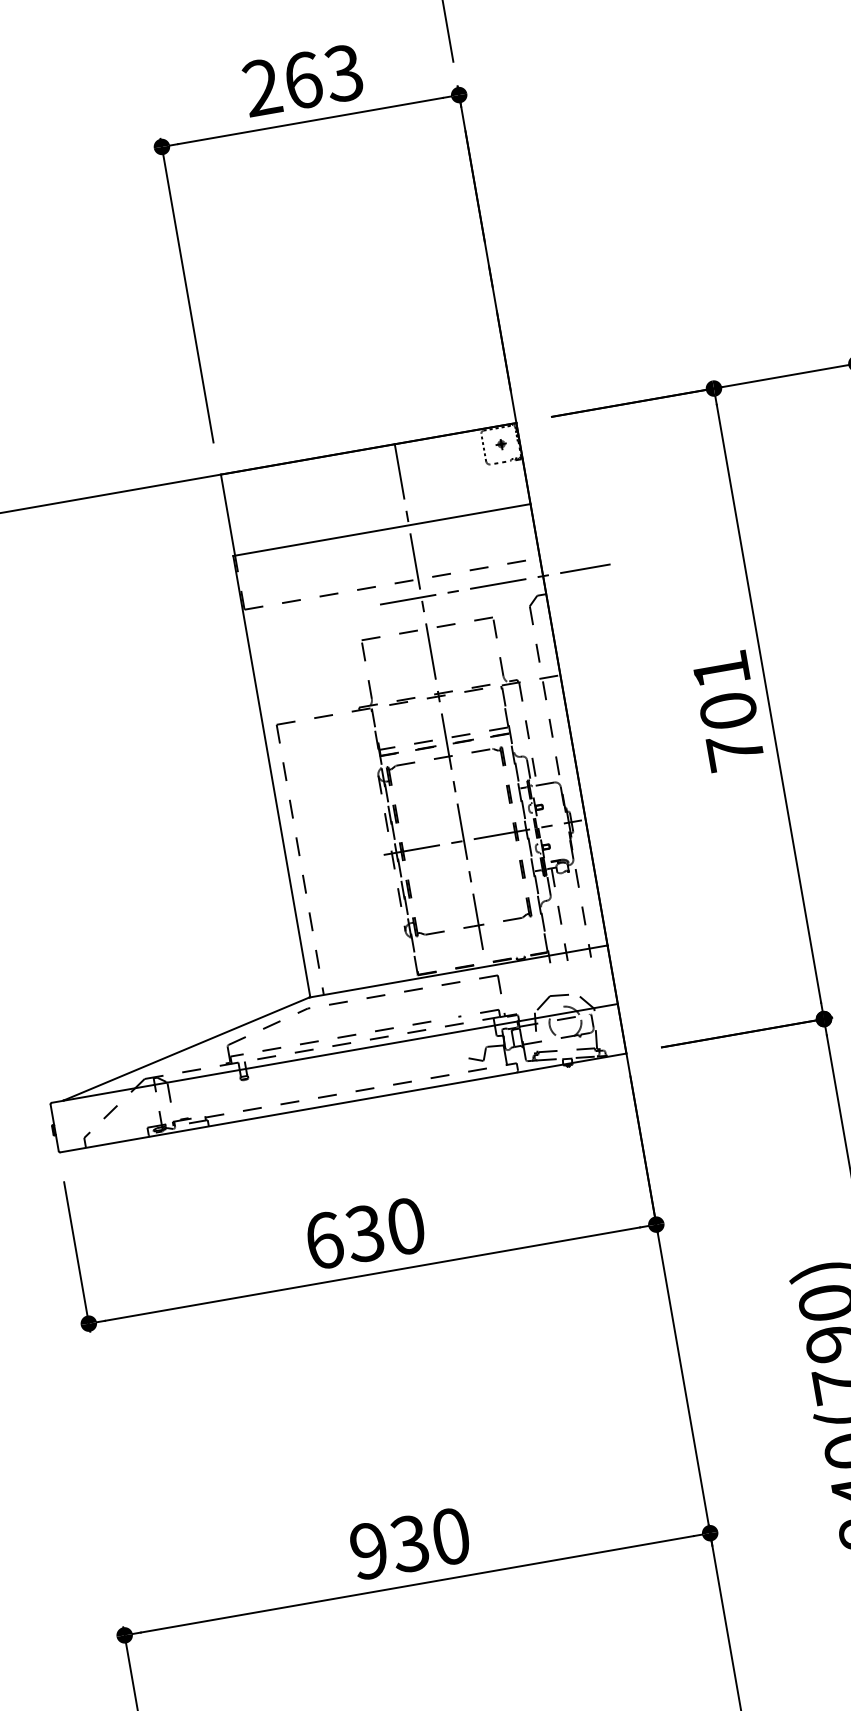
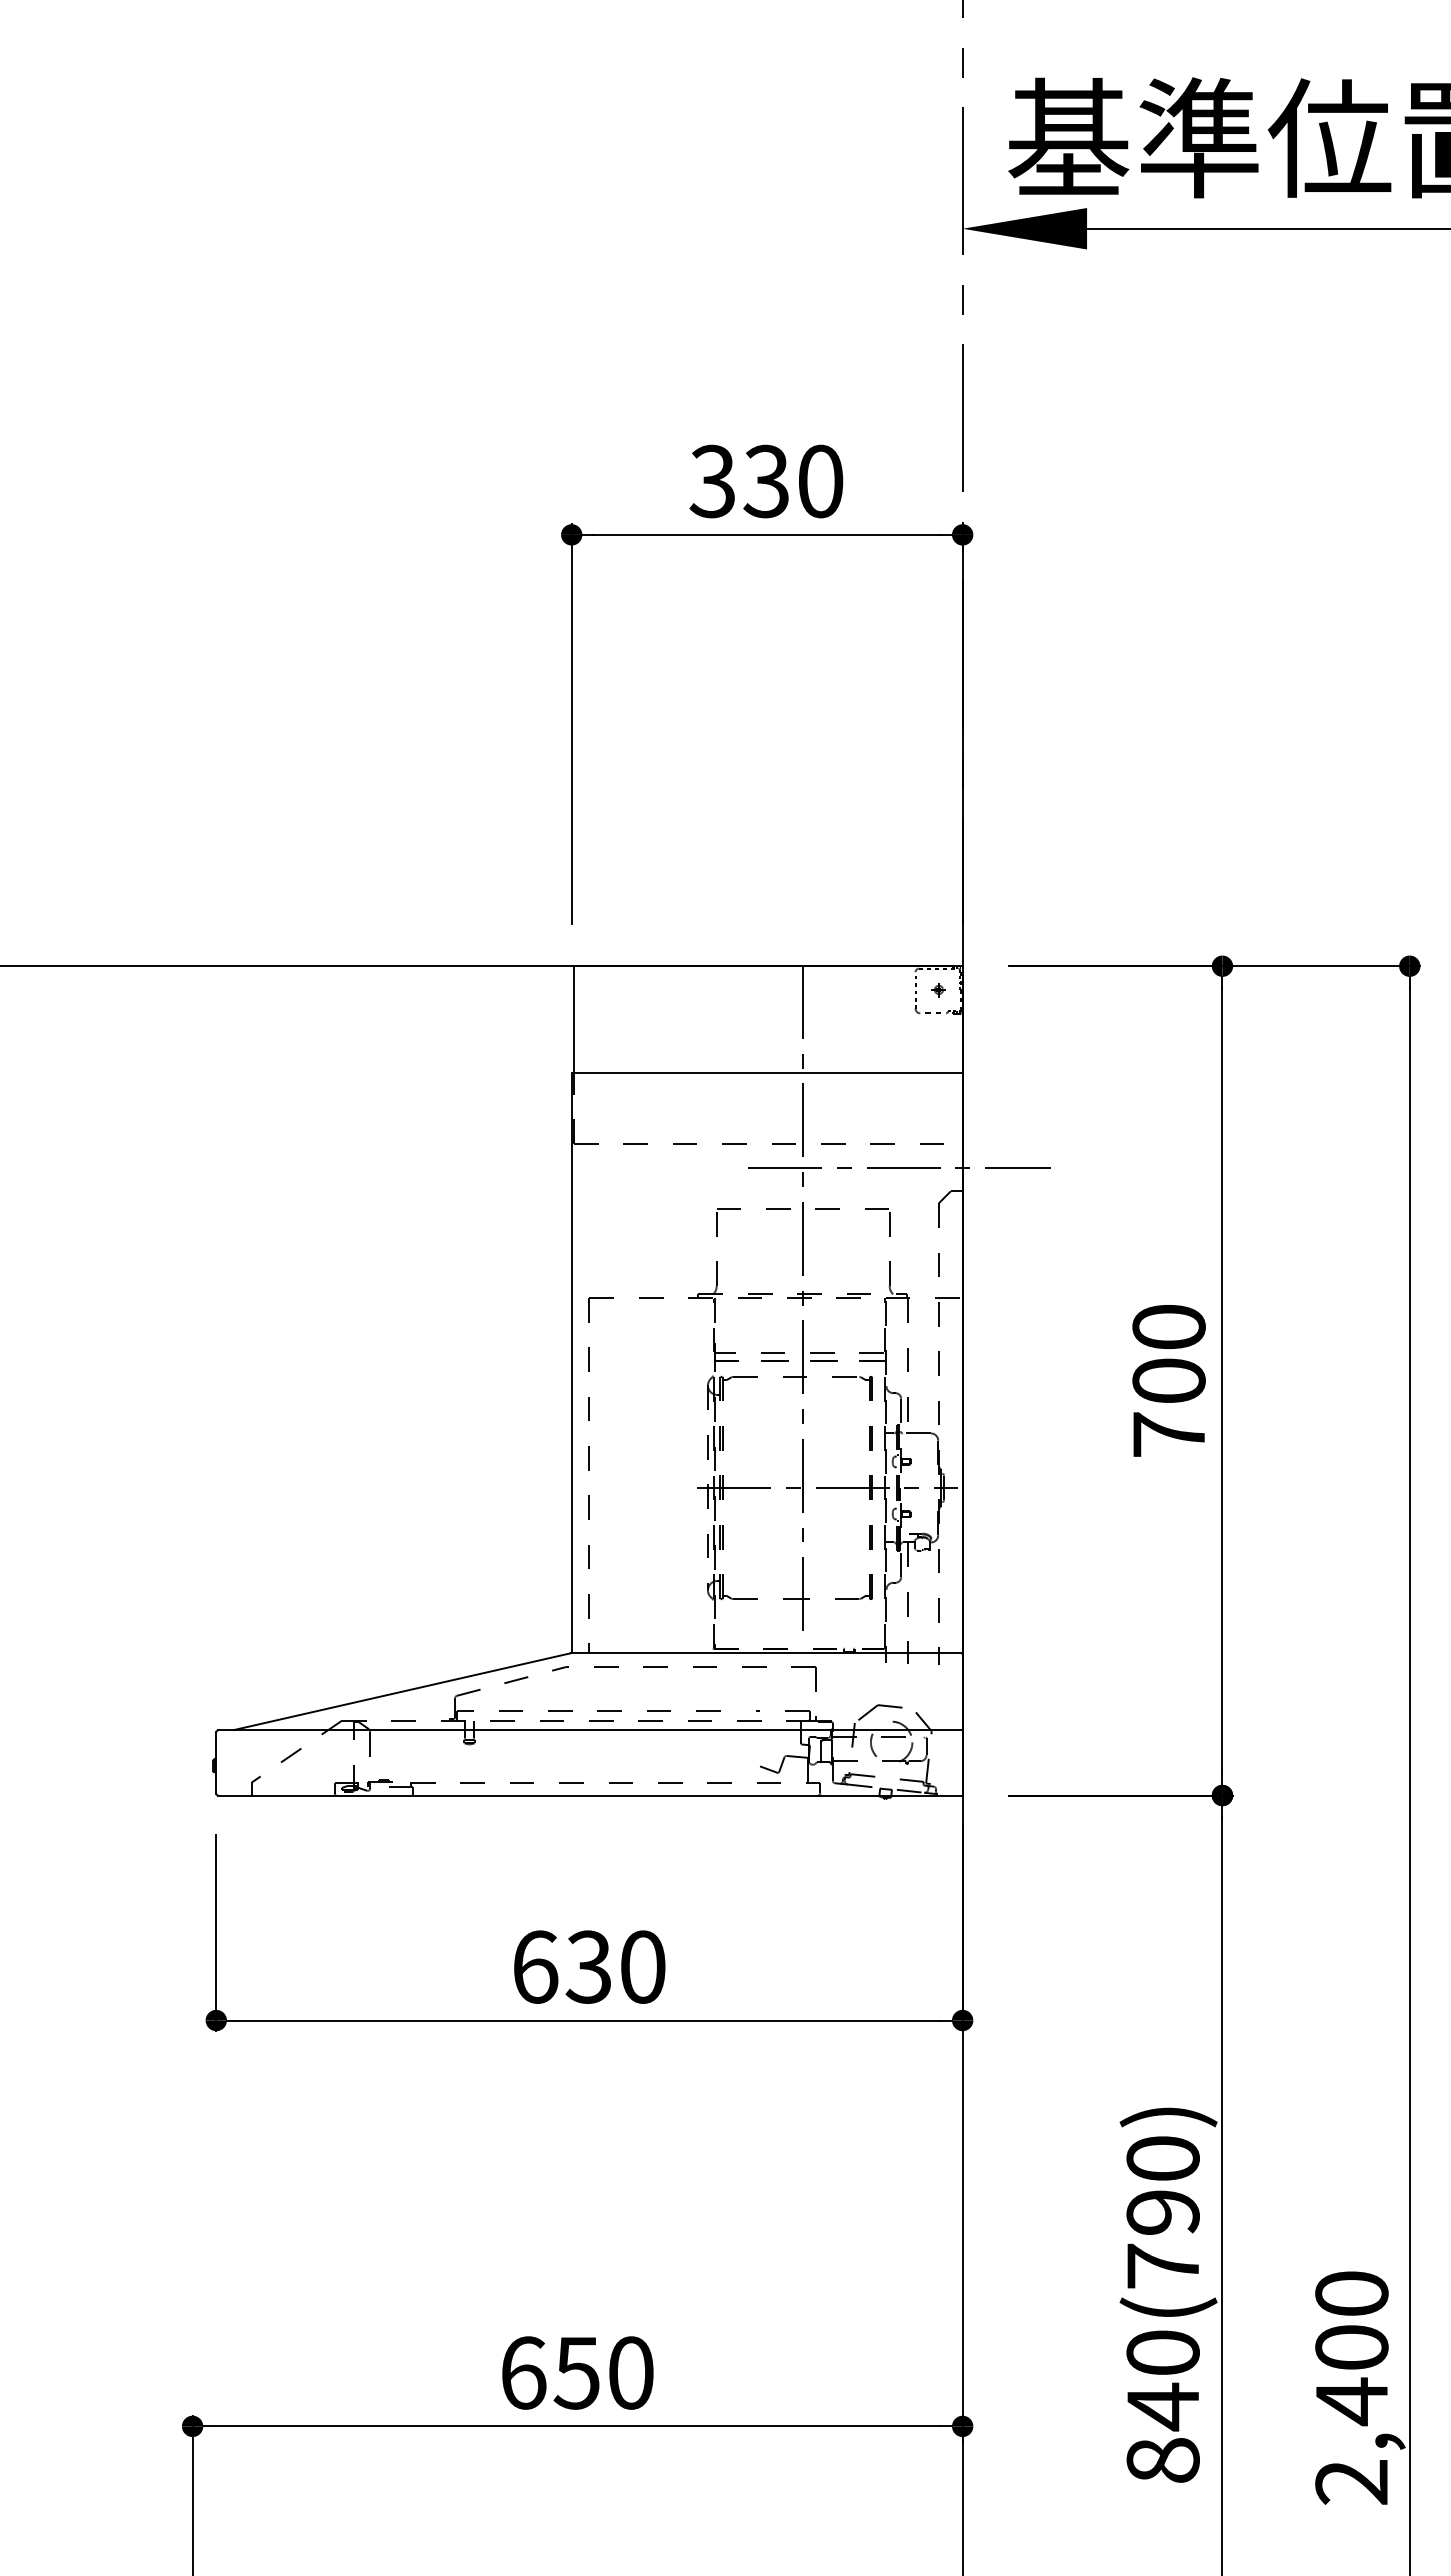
text: (302, 80) -> (766, 481), 263 -> 330
text: (720, 670) -> (1168, 1327), 701 -> 700
text: (389, 1546) -> (550, 2372), 930 -> 650

